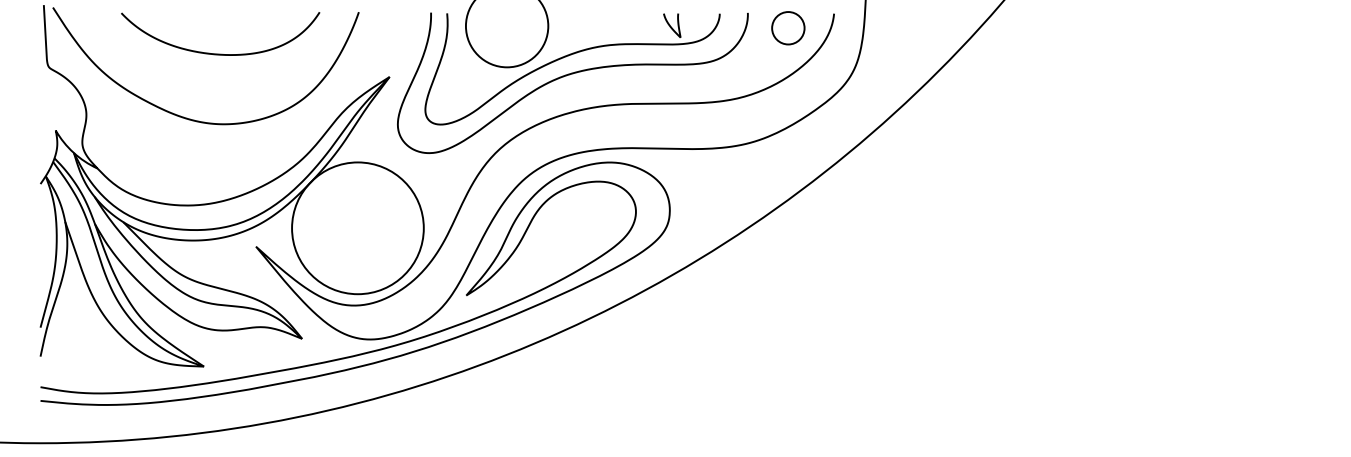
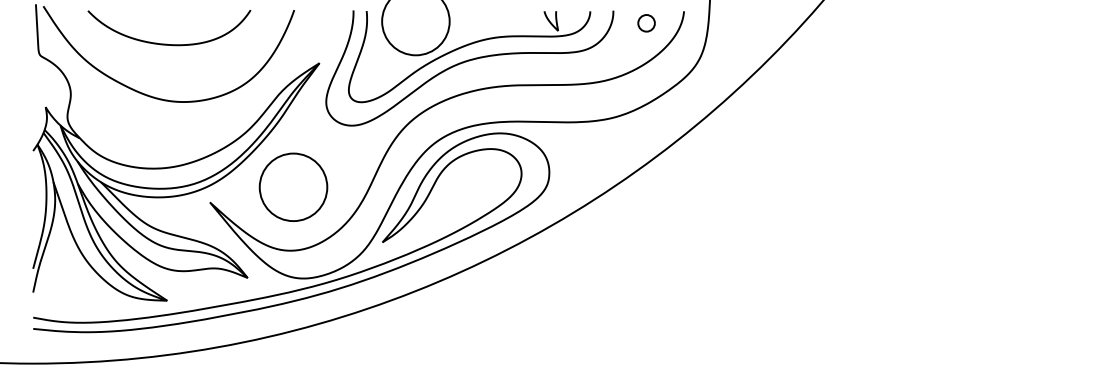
circle: (788, 28) -> (646, 23), size x0.62
curve: (220, 53) -> (169, 43), moved
circle: (357, 228) -> (293, 187), size x0.62

